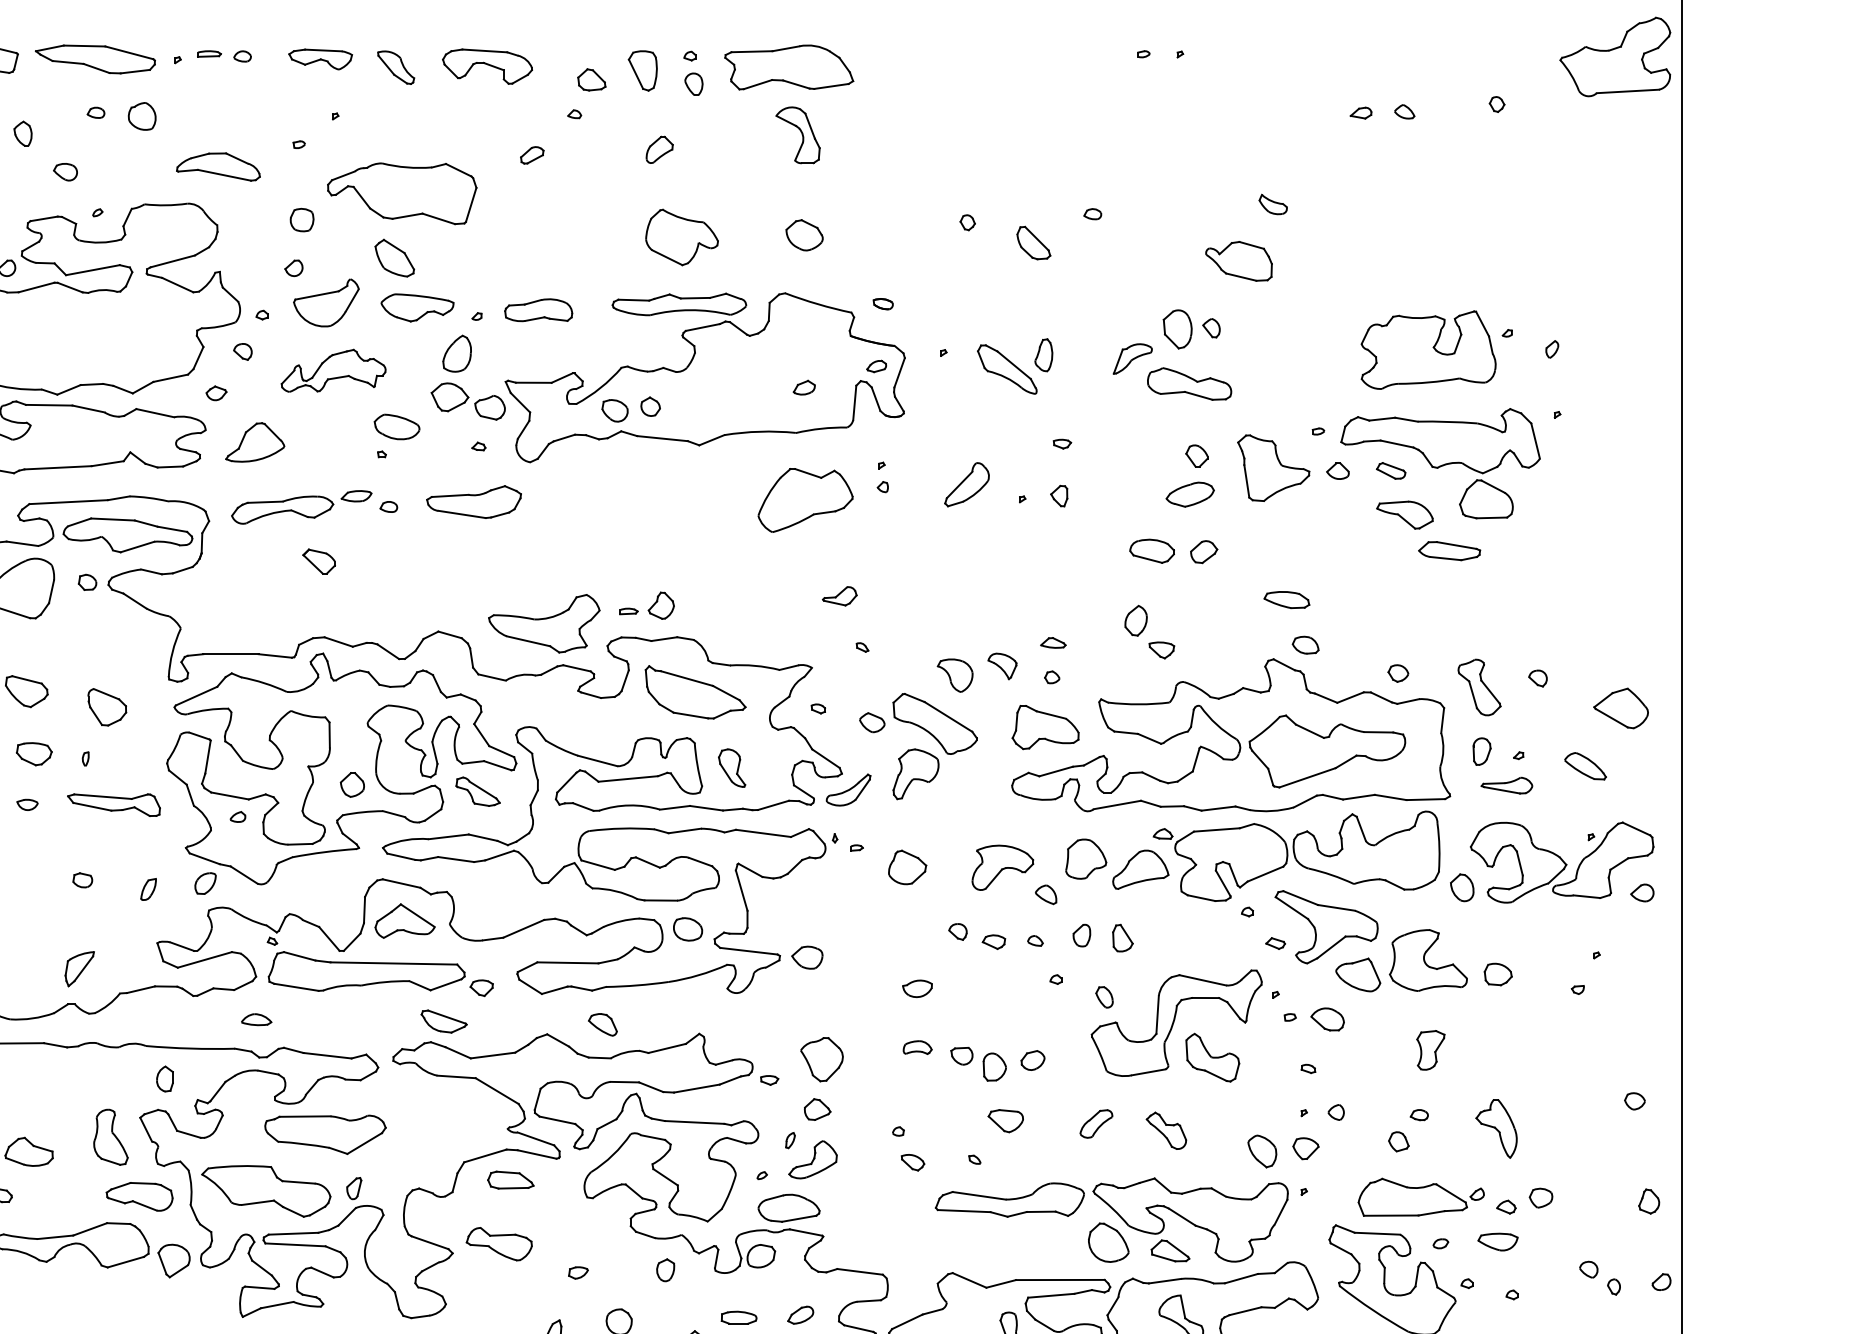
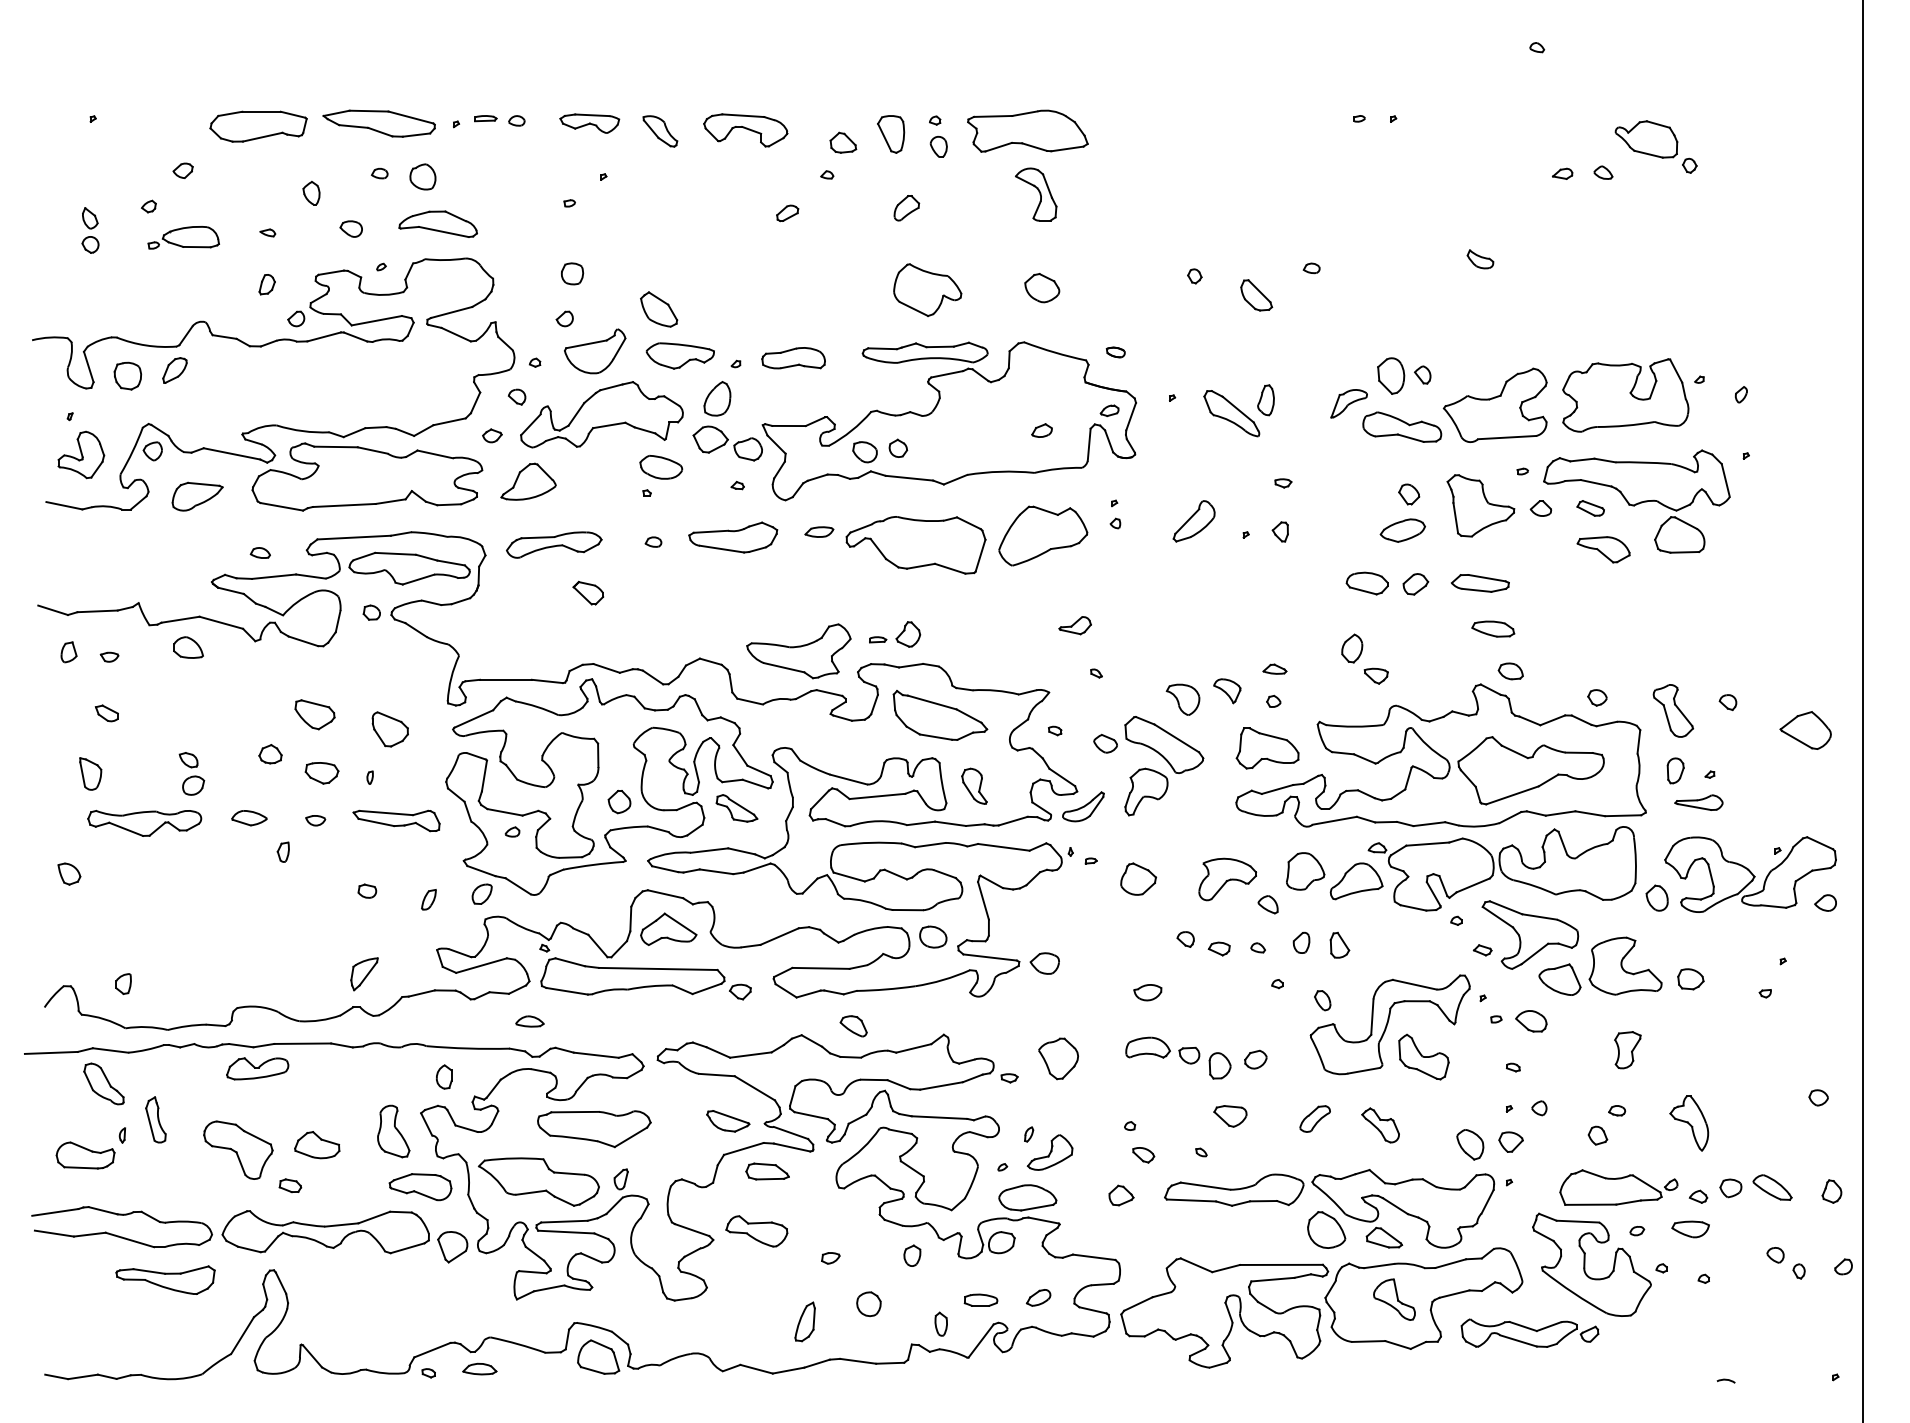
part: (1614, 56) -> (1494, 404), moved
part: (217, 166) -> (437, 223), moved
part: (401, 194) -> (915, 545), moved
part: (1239, 261) -> (1646, 139), moved
part: (333, 370) -> (601, 414), size x1.67
part: (356, 495) -> (819, 531), moved
part: (1448, 551) -> (1479, 583), moved
part: (1585, 766) -> (1772, 1187), moved
part: (444, 1021) -> (728, 1121), moved
part: (917, 1047) -> (1147, 1047), size x1.67
part: (817, 1109) -> (1121, 1195), moved

